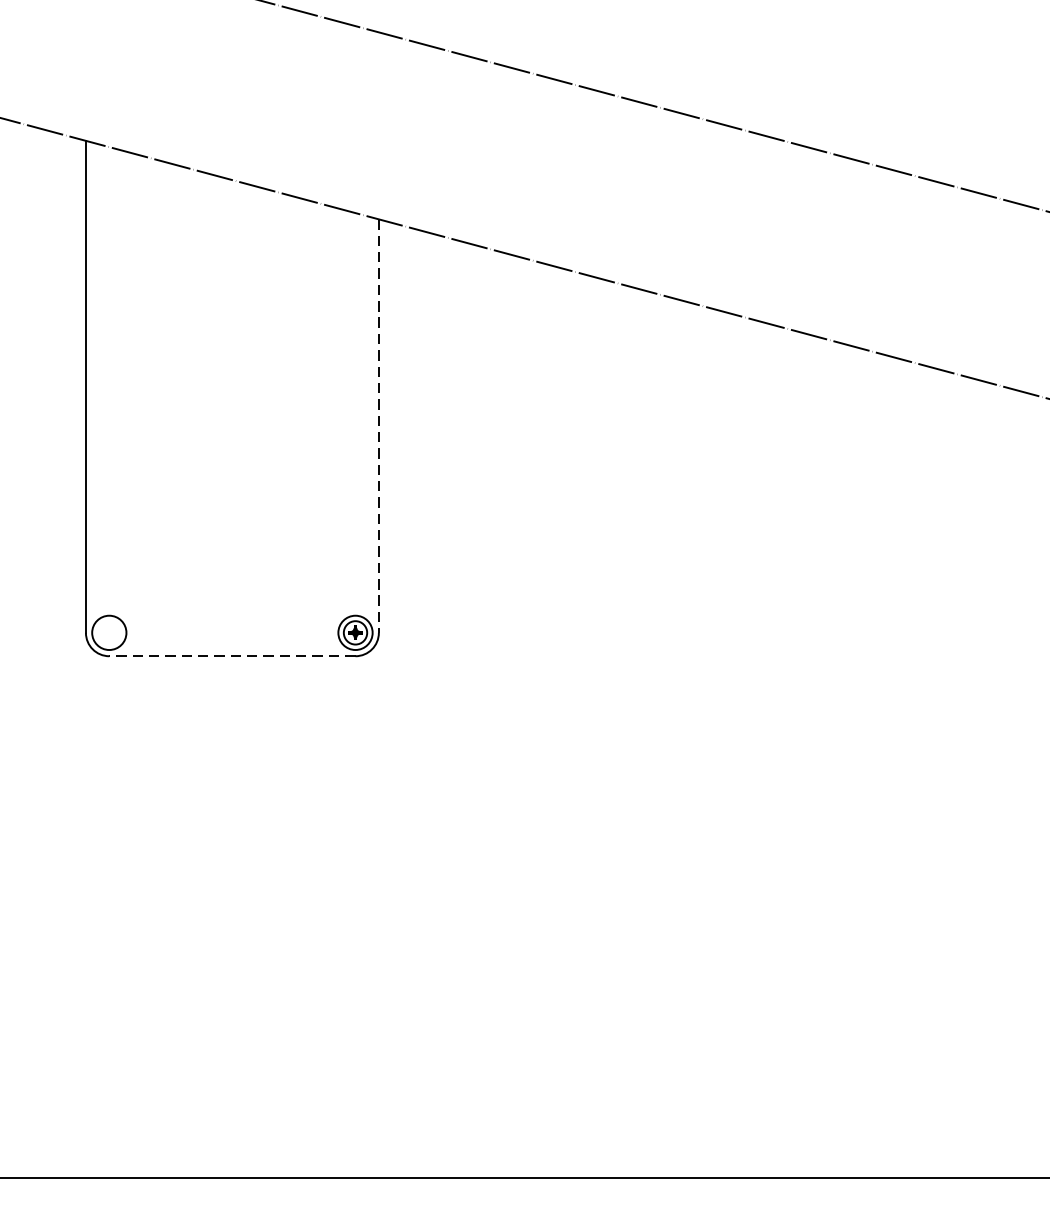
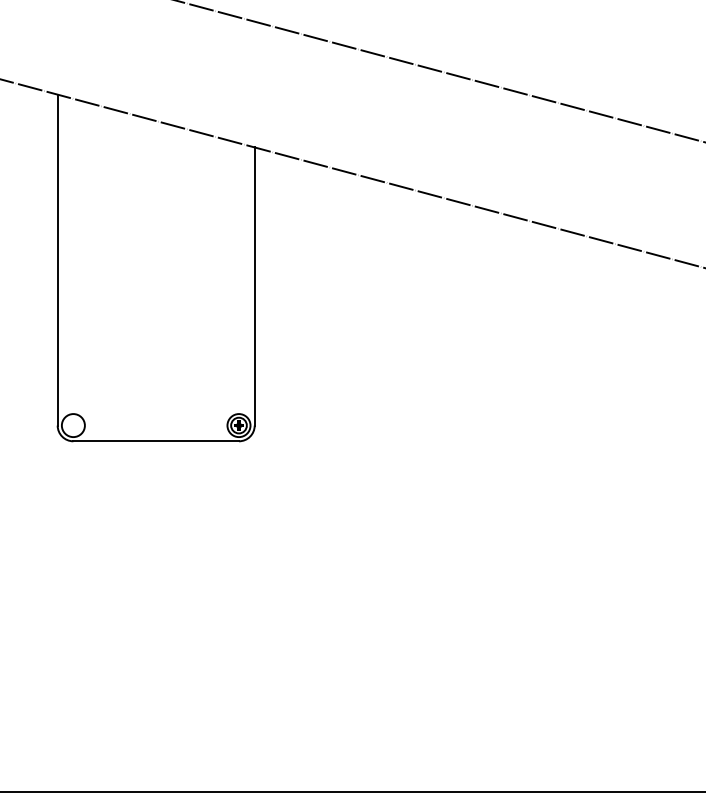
line: (378, 427) -> (254, 287), dashed -> solid
line: (232, 656) -> (156, 441), dashed -> solid

